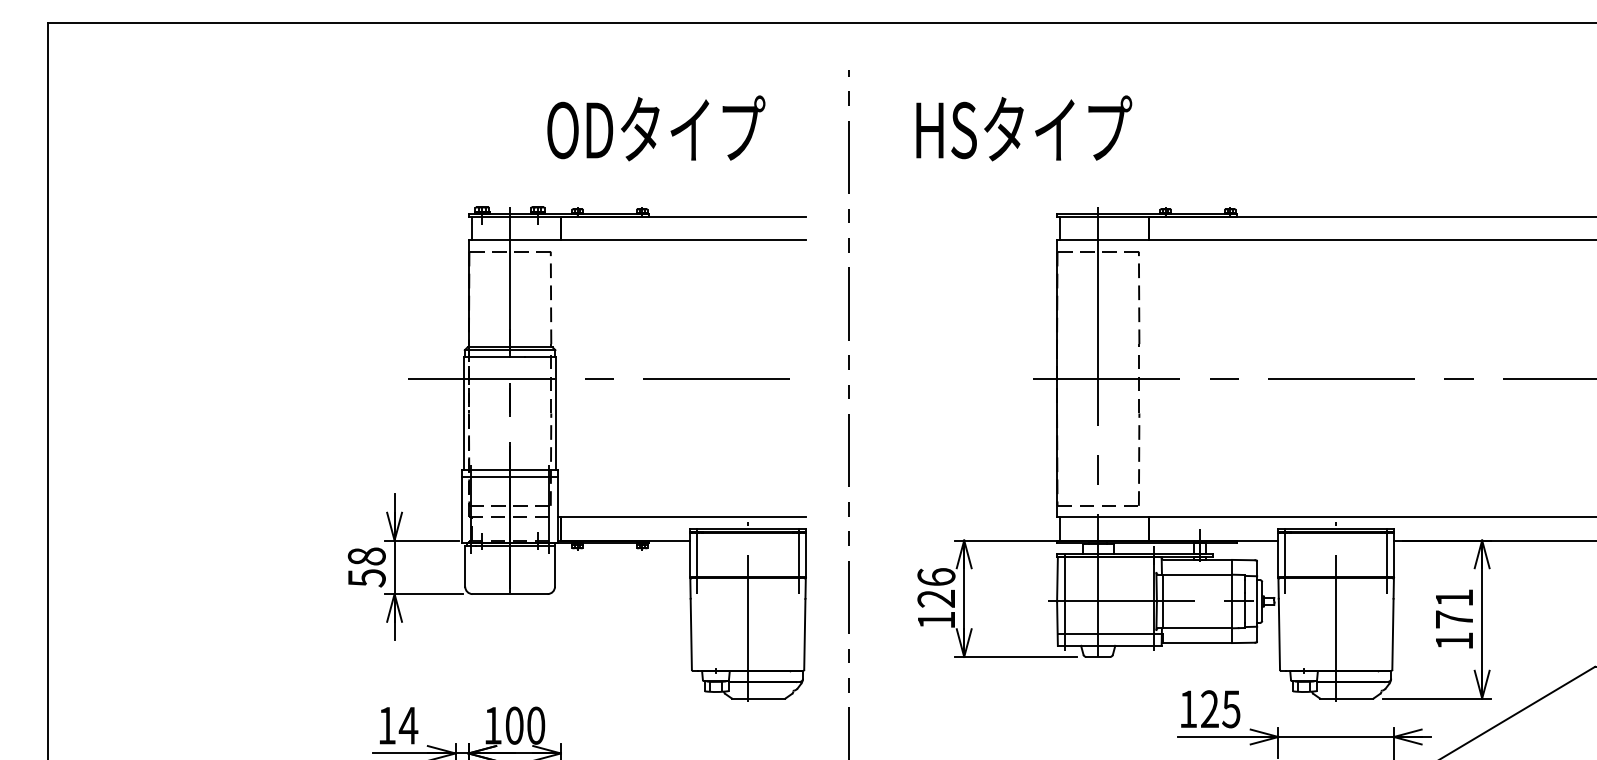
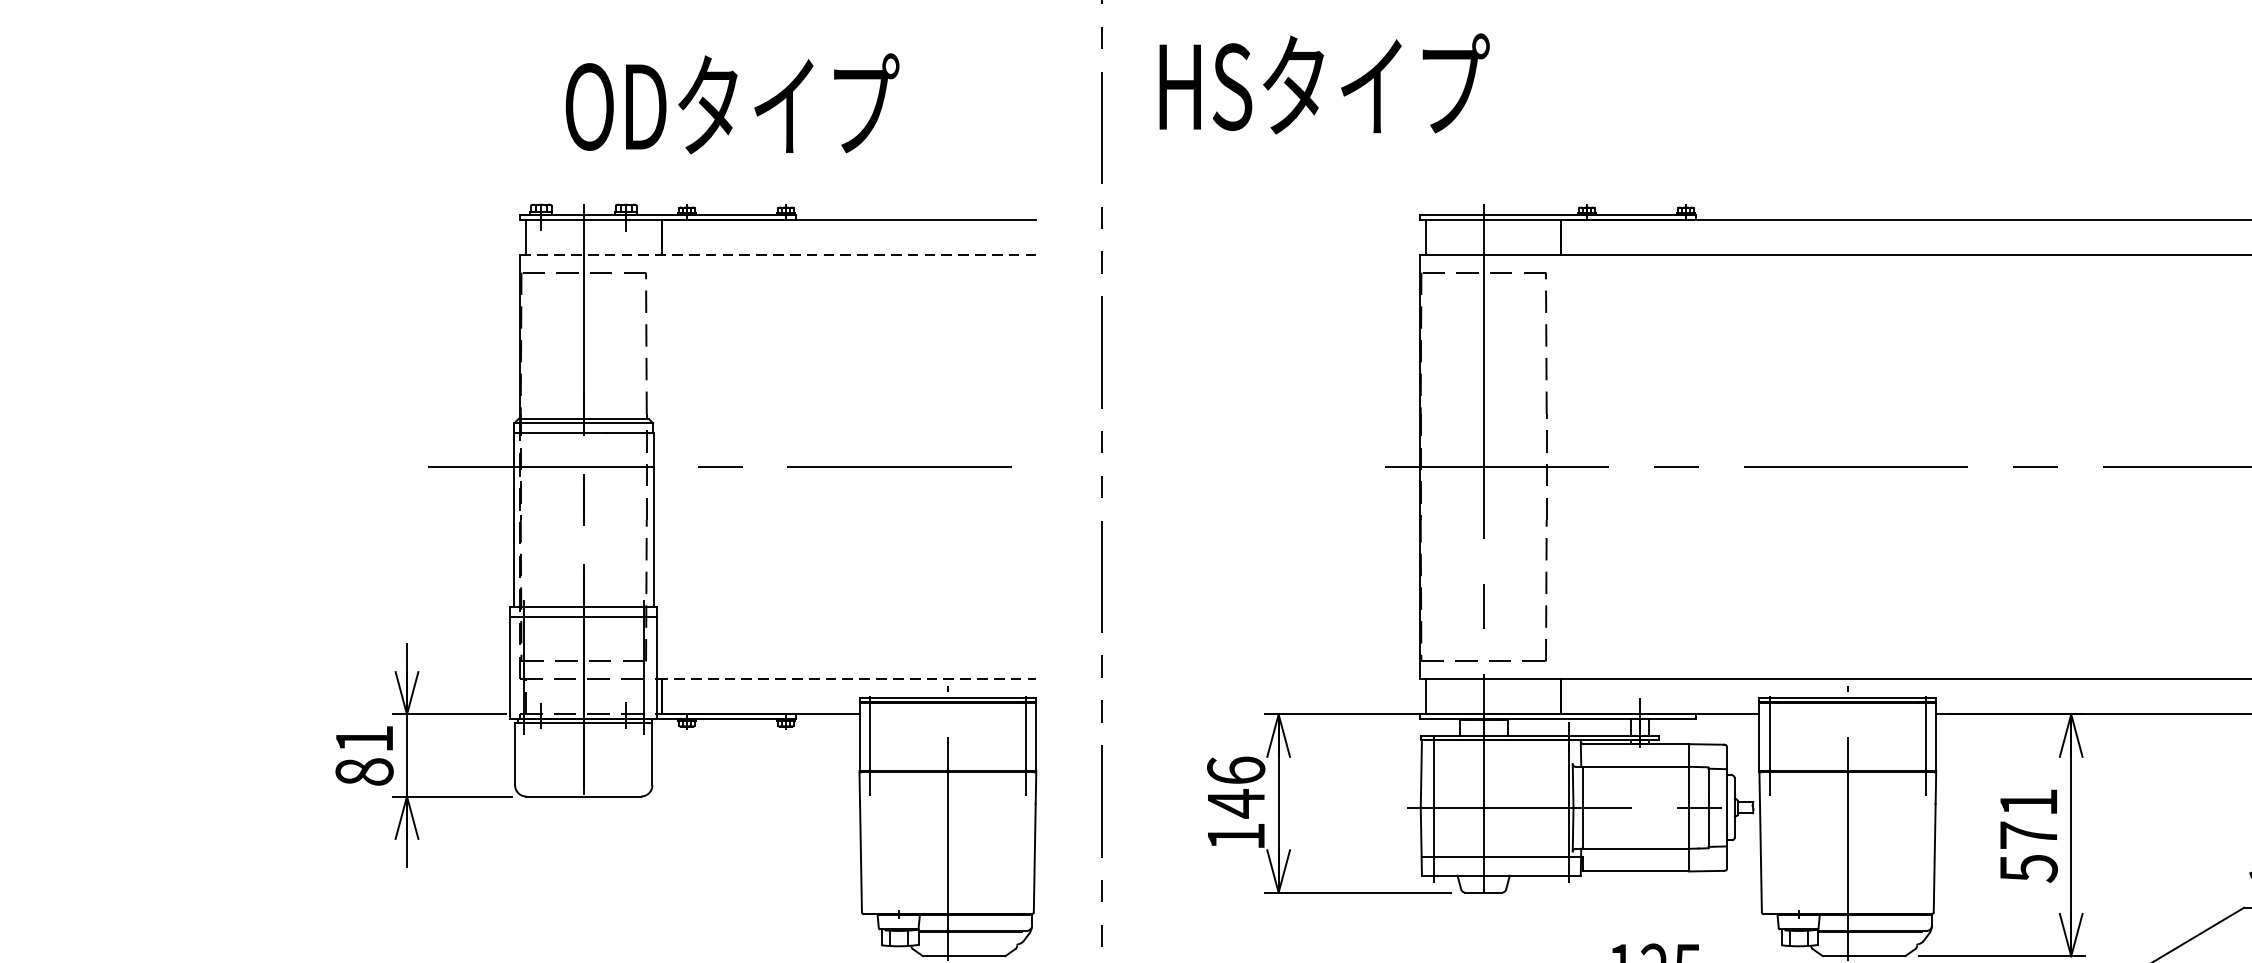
text: (656, 128) -> (732, 103), moved
text: (1024, 128) -> (1324, 84), moved
line: (637, 240) -> (778, 255), solid -> dashed
line: (681, 517) -> (846, 679), solid -> dashed
text: (366, 567) -> (364, 755), 58 -> 81
text: (935, 598) -> (1234, 803), 126 -> 146
text: (1454, 641) -> (2028, 869), 171 -> 571

